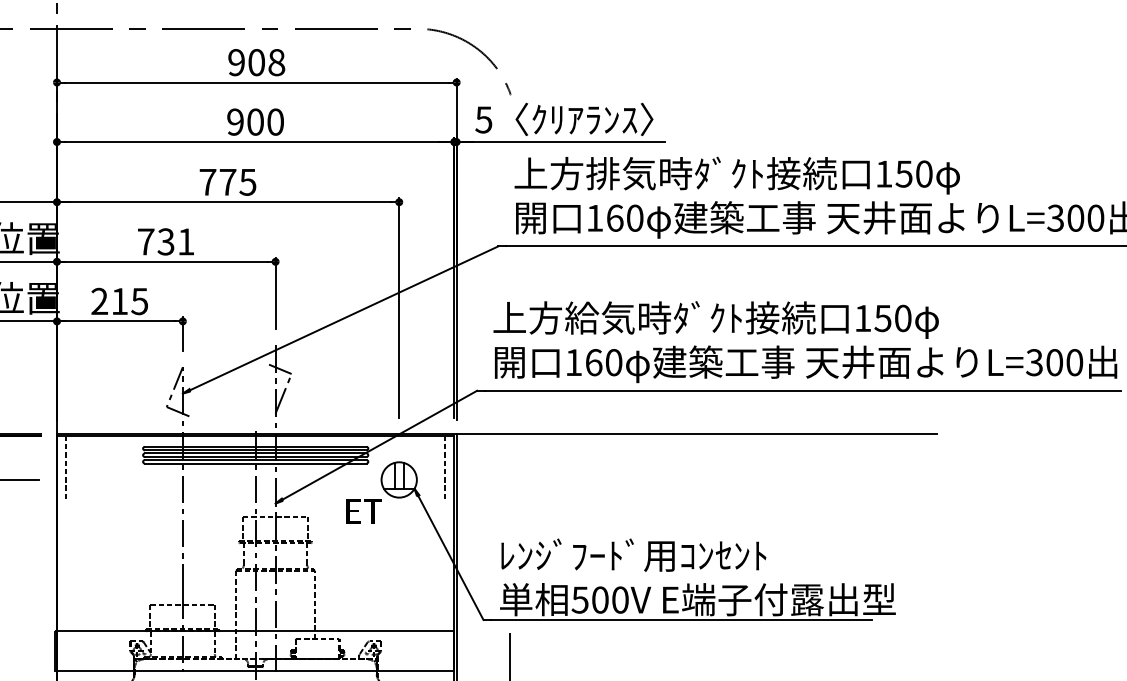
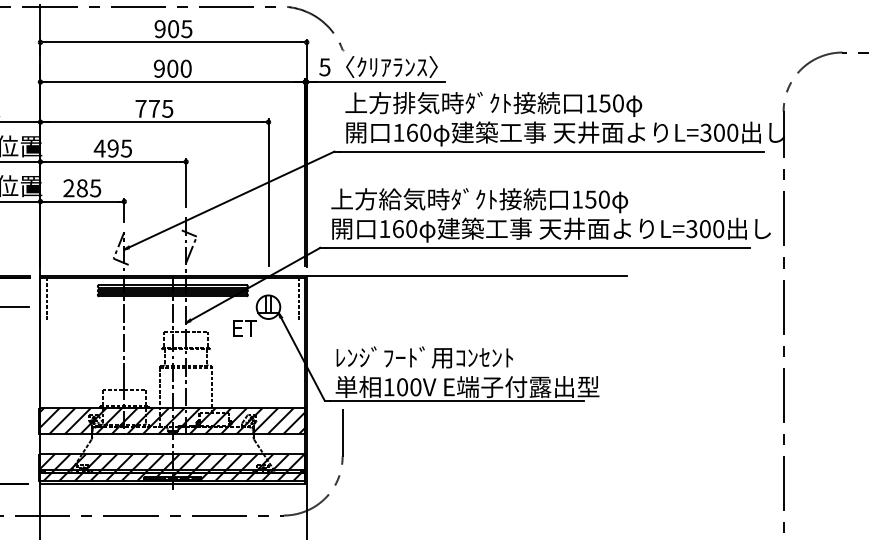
text: (276, 63) -> (186, 29), 908 -> 905
text: (165, 241) -> (112, 148), 731 -> 495
text: (118, 301) -> (81, 188), 215 -> 285
text: (579, 600) -> (388, 387), 500V -> 100V
hatch: (255, 649) -> (172, 420), added

